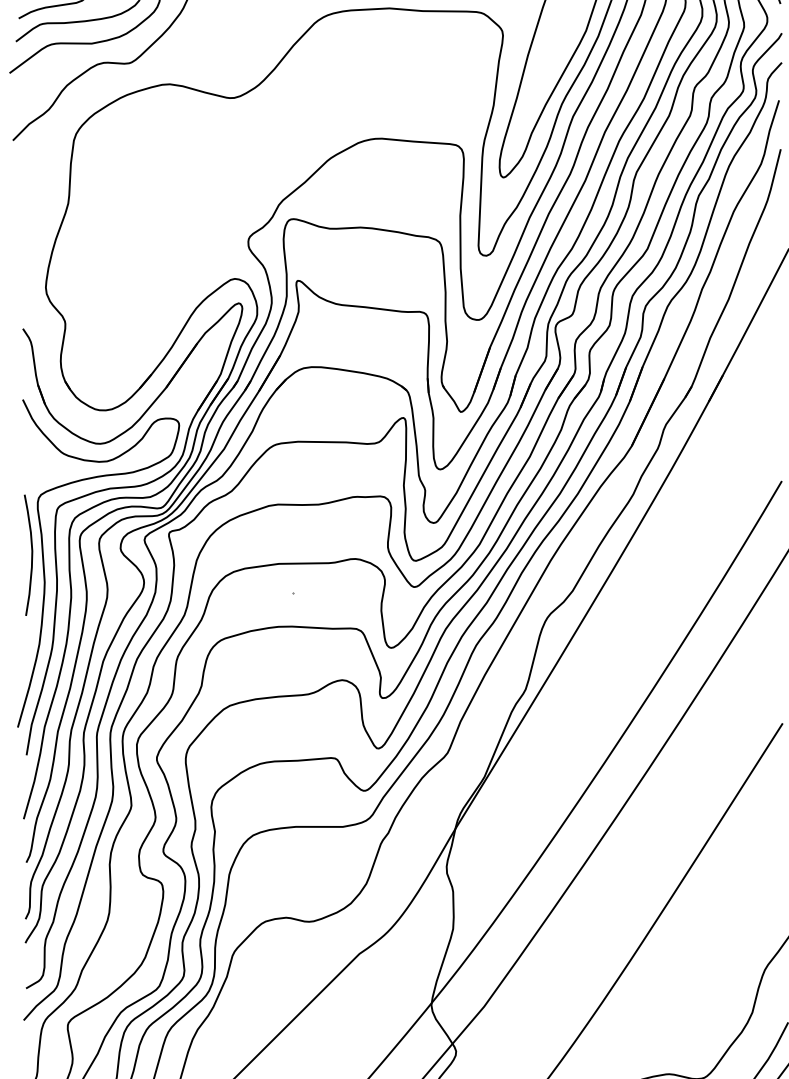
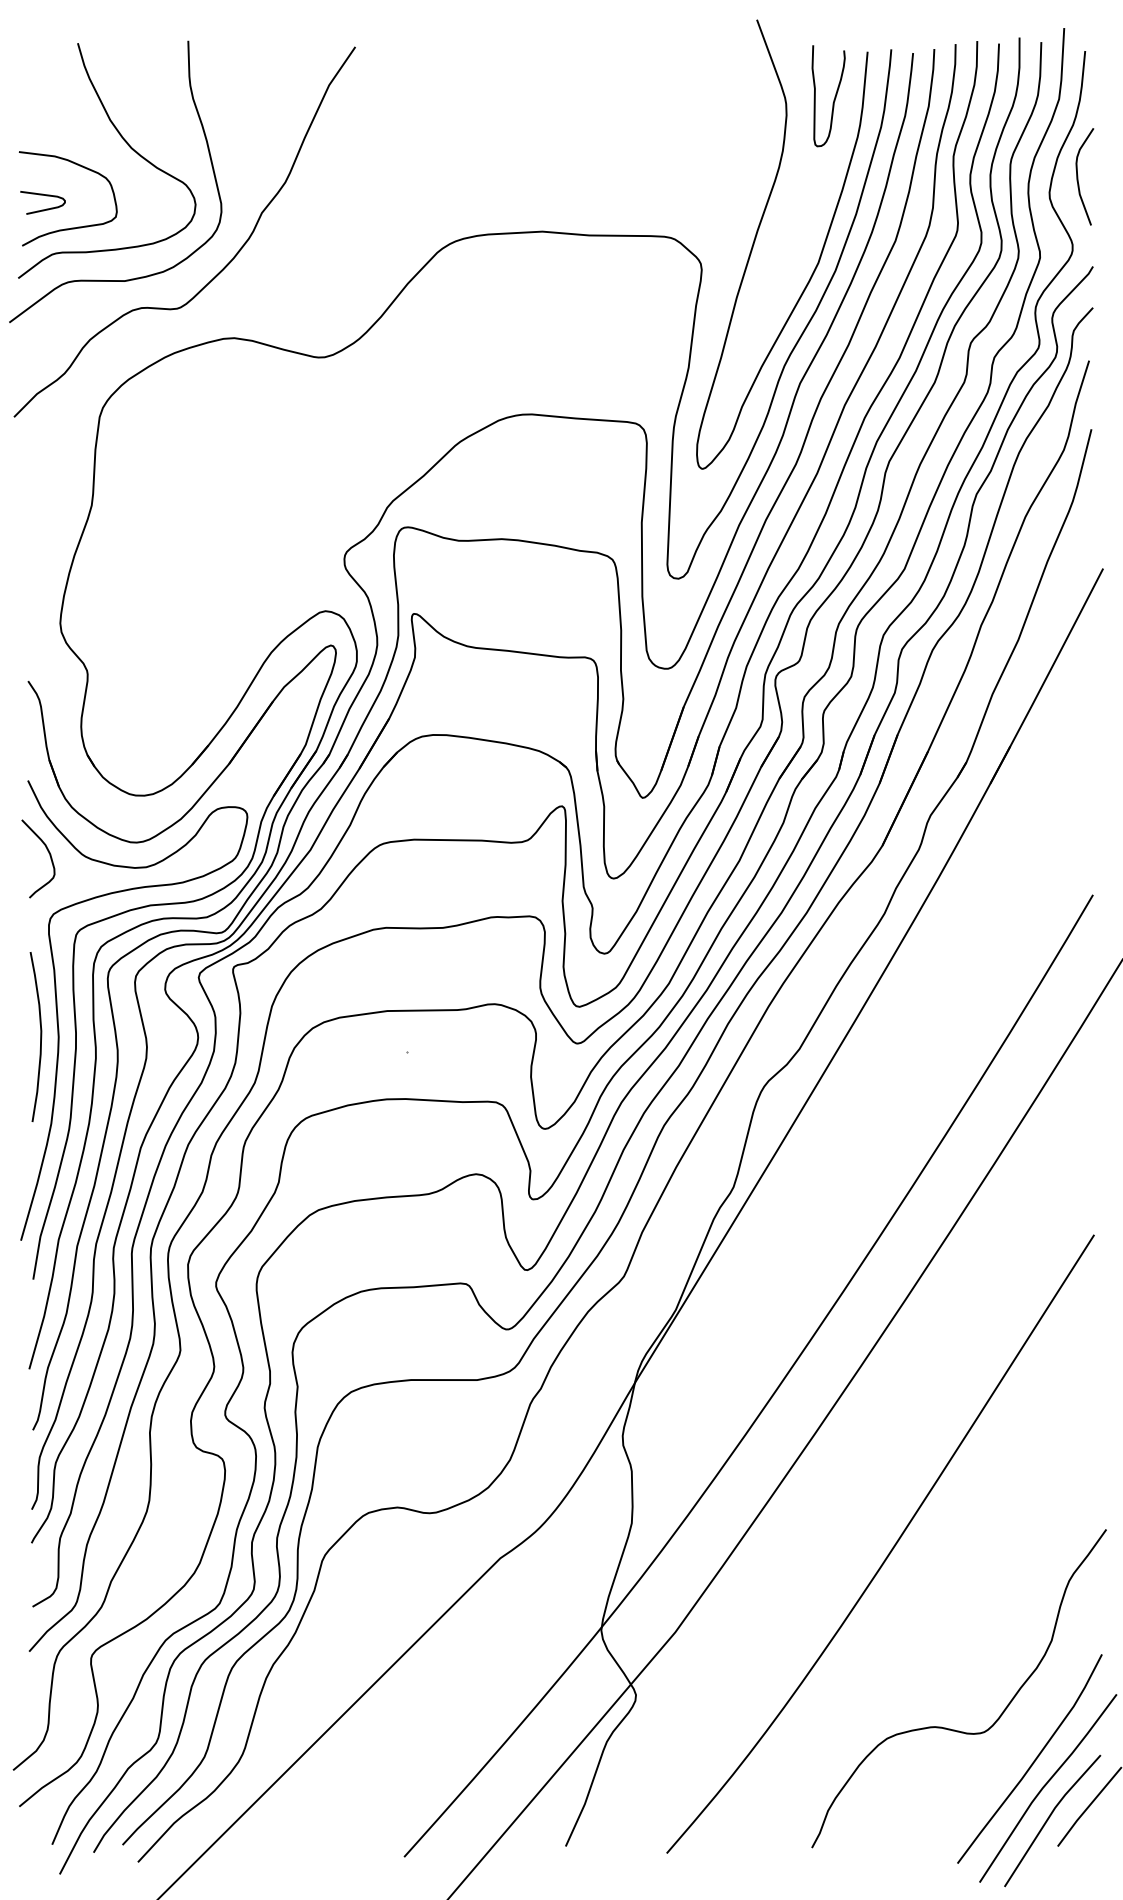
curve: (37, 451) -> (48, 853), added
curve: (31, 554) -> (40, 1036), moved

